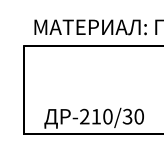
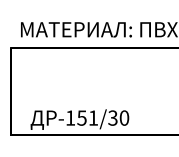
text: (95, 116) -> (81, 117), -210/30 -> -151/30

